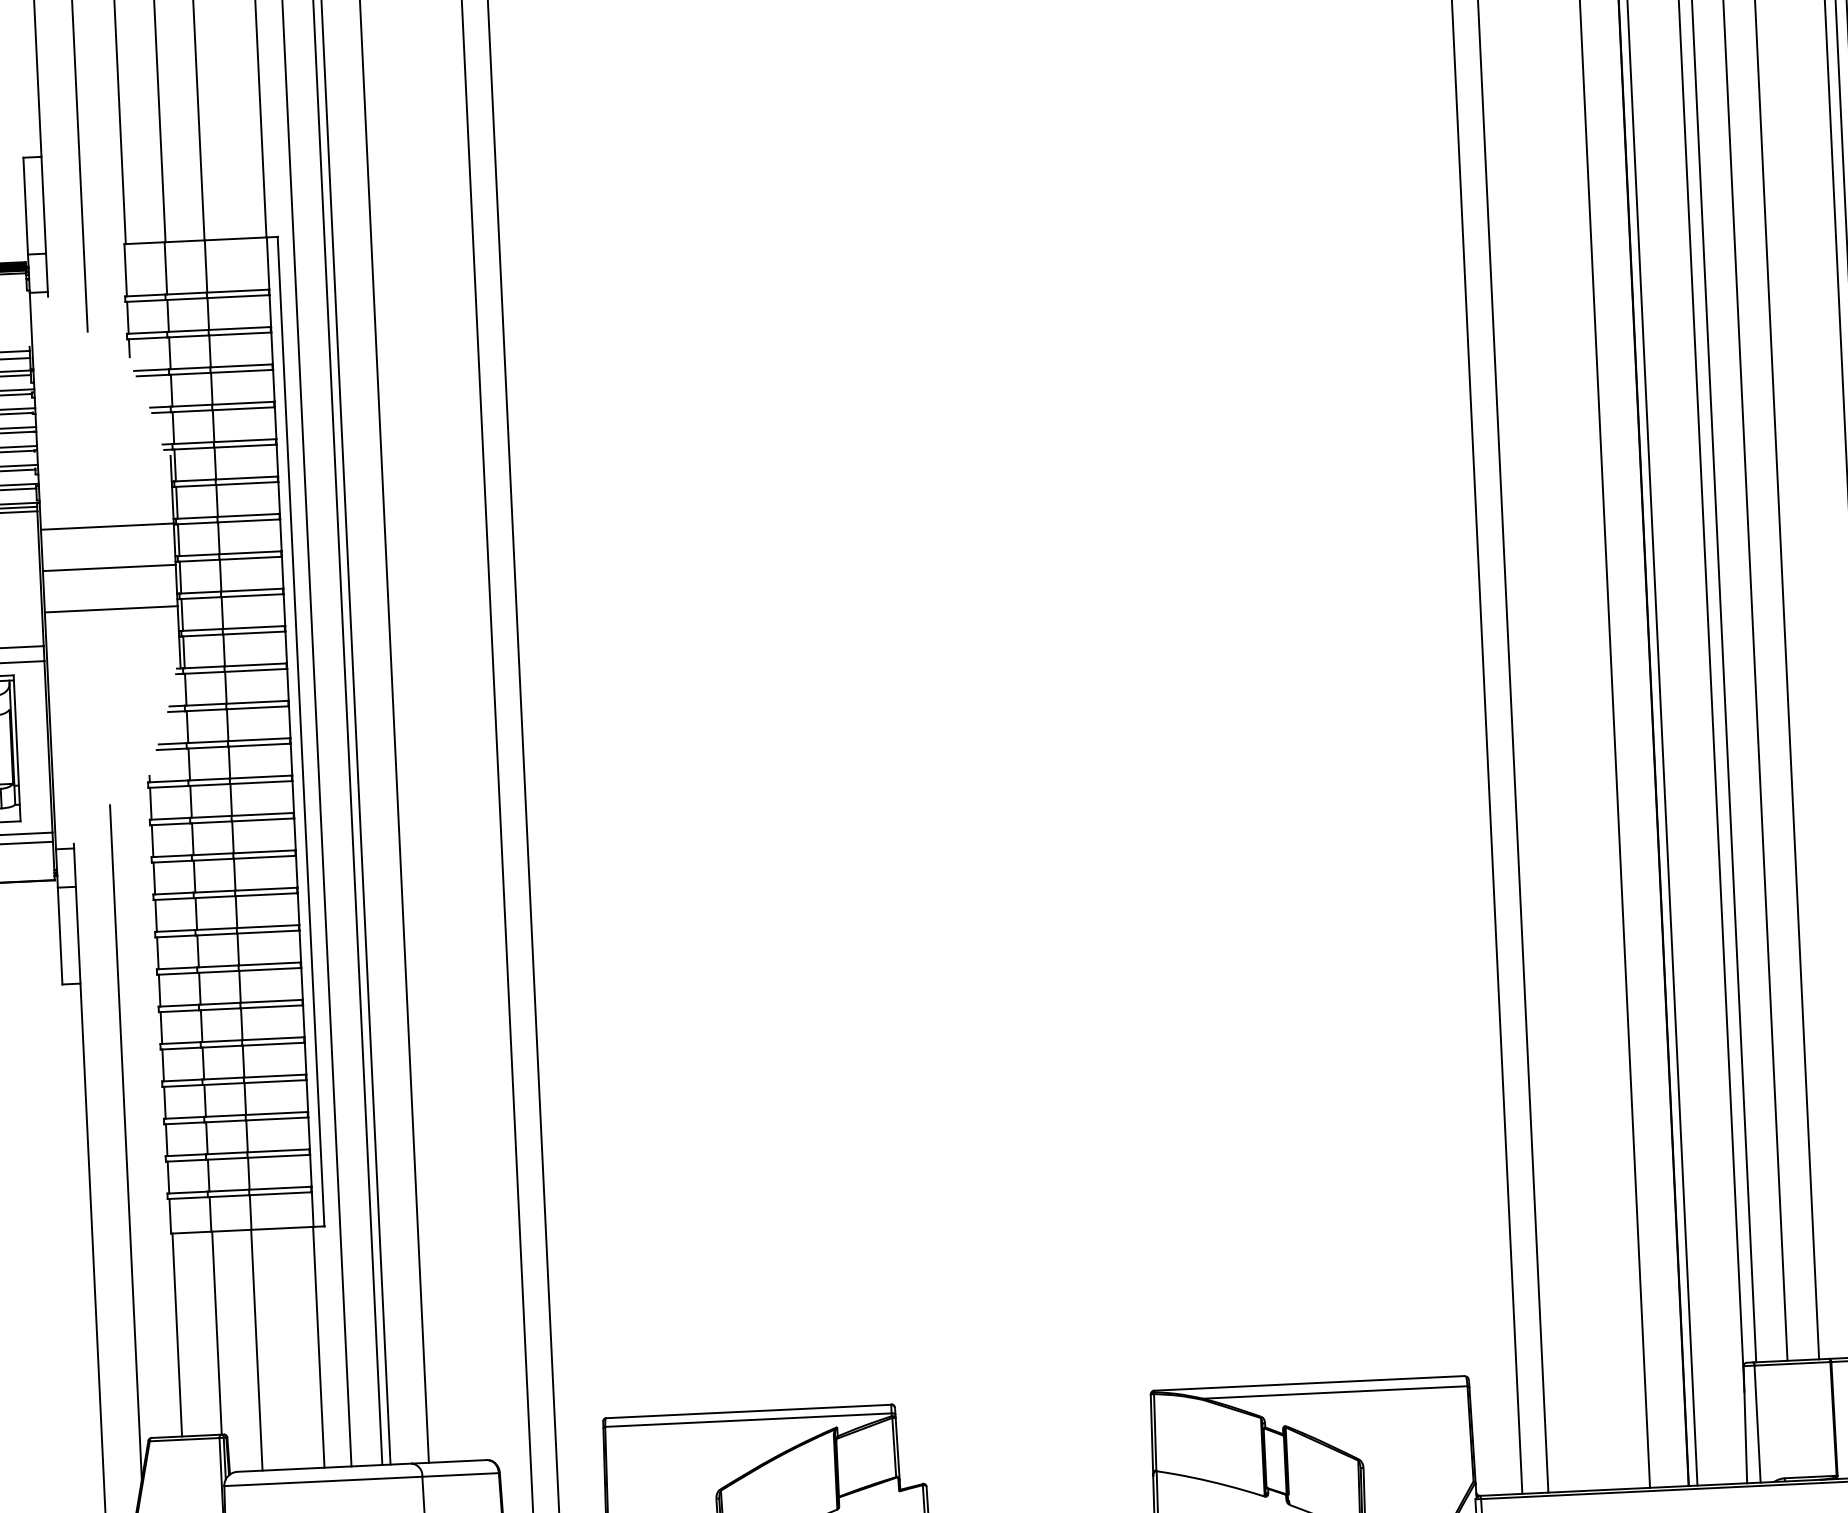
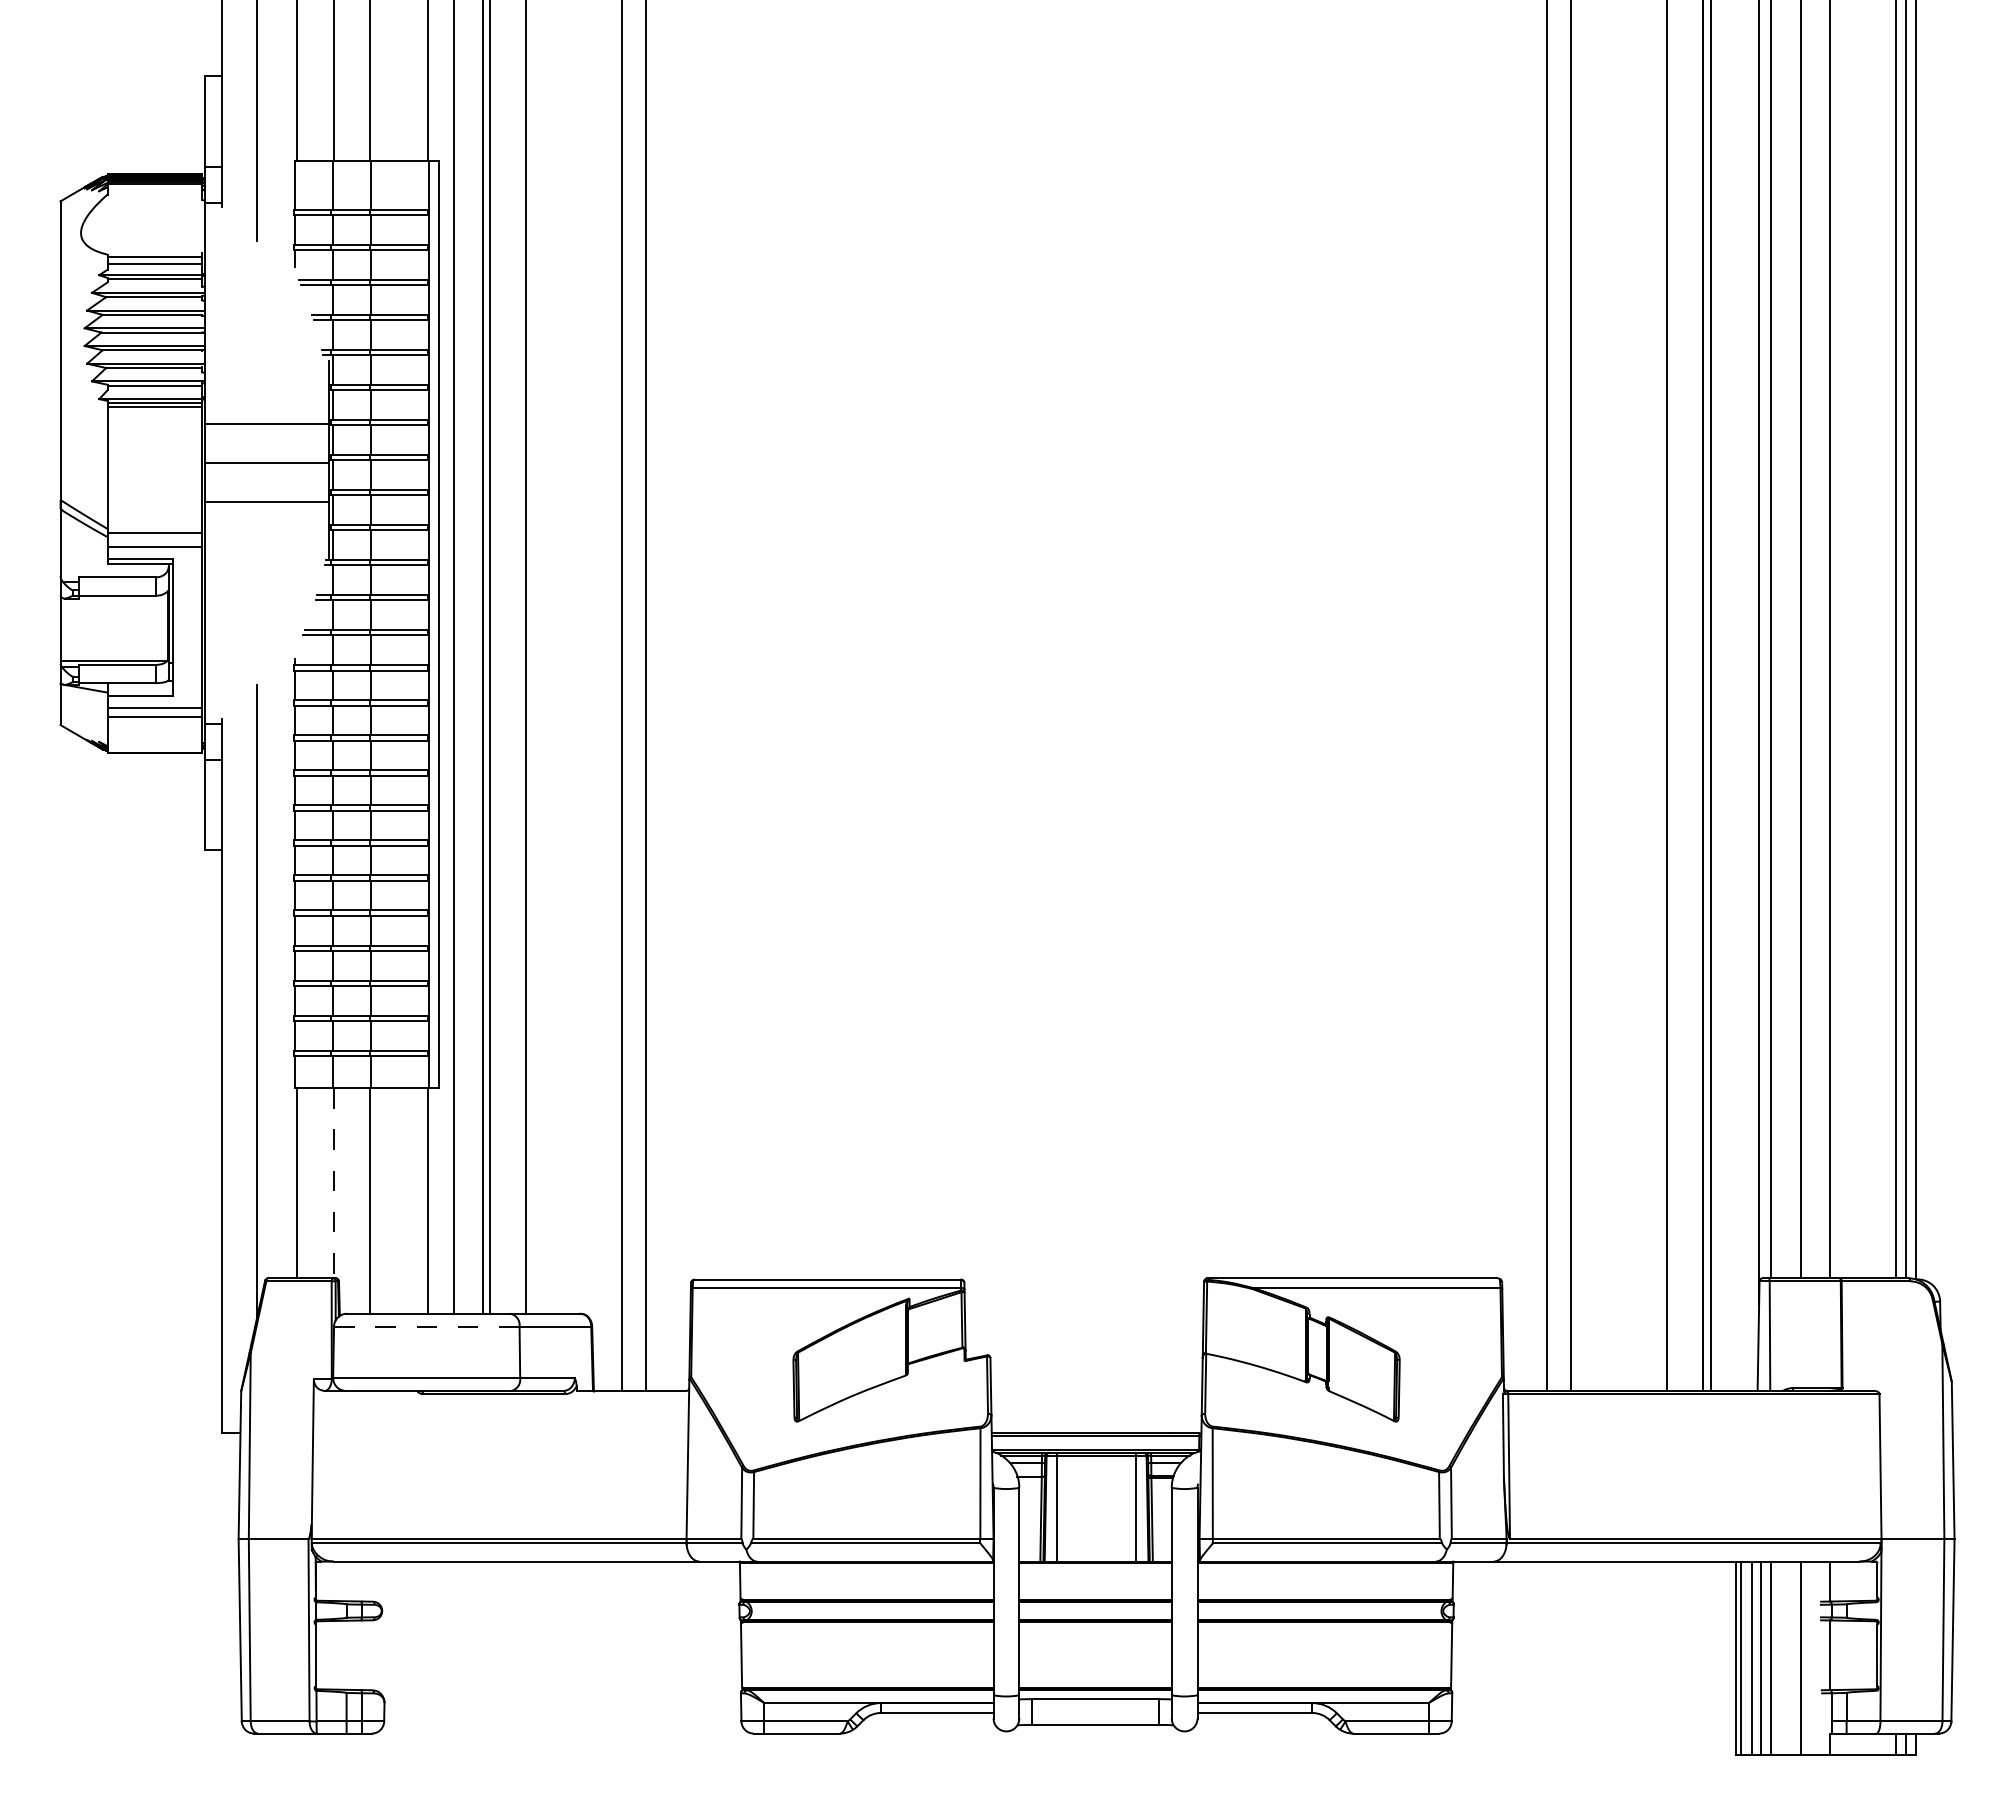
line: (216, 1333) -> (333, 1183), solid -> dashed
line: (323, 1481) -> (426, 1326), solid -> dashed

